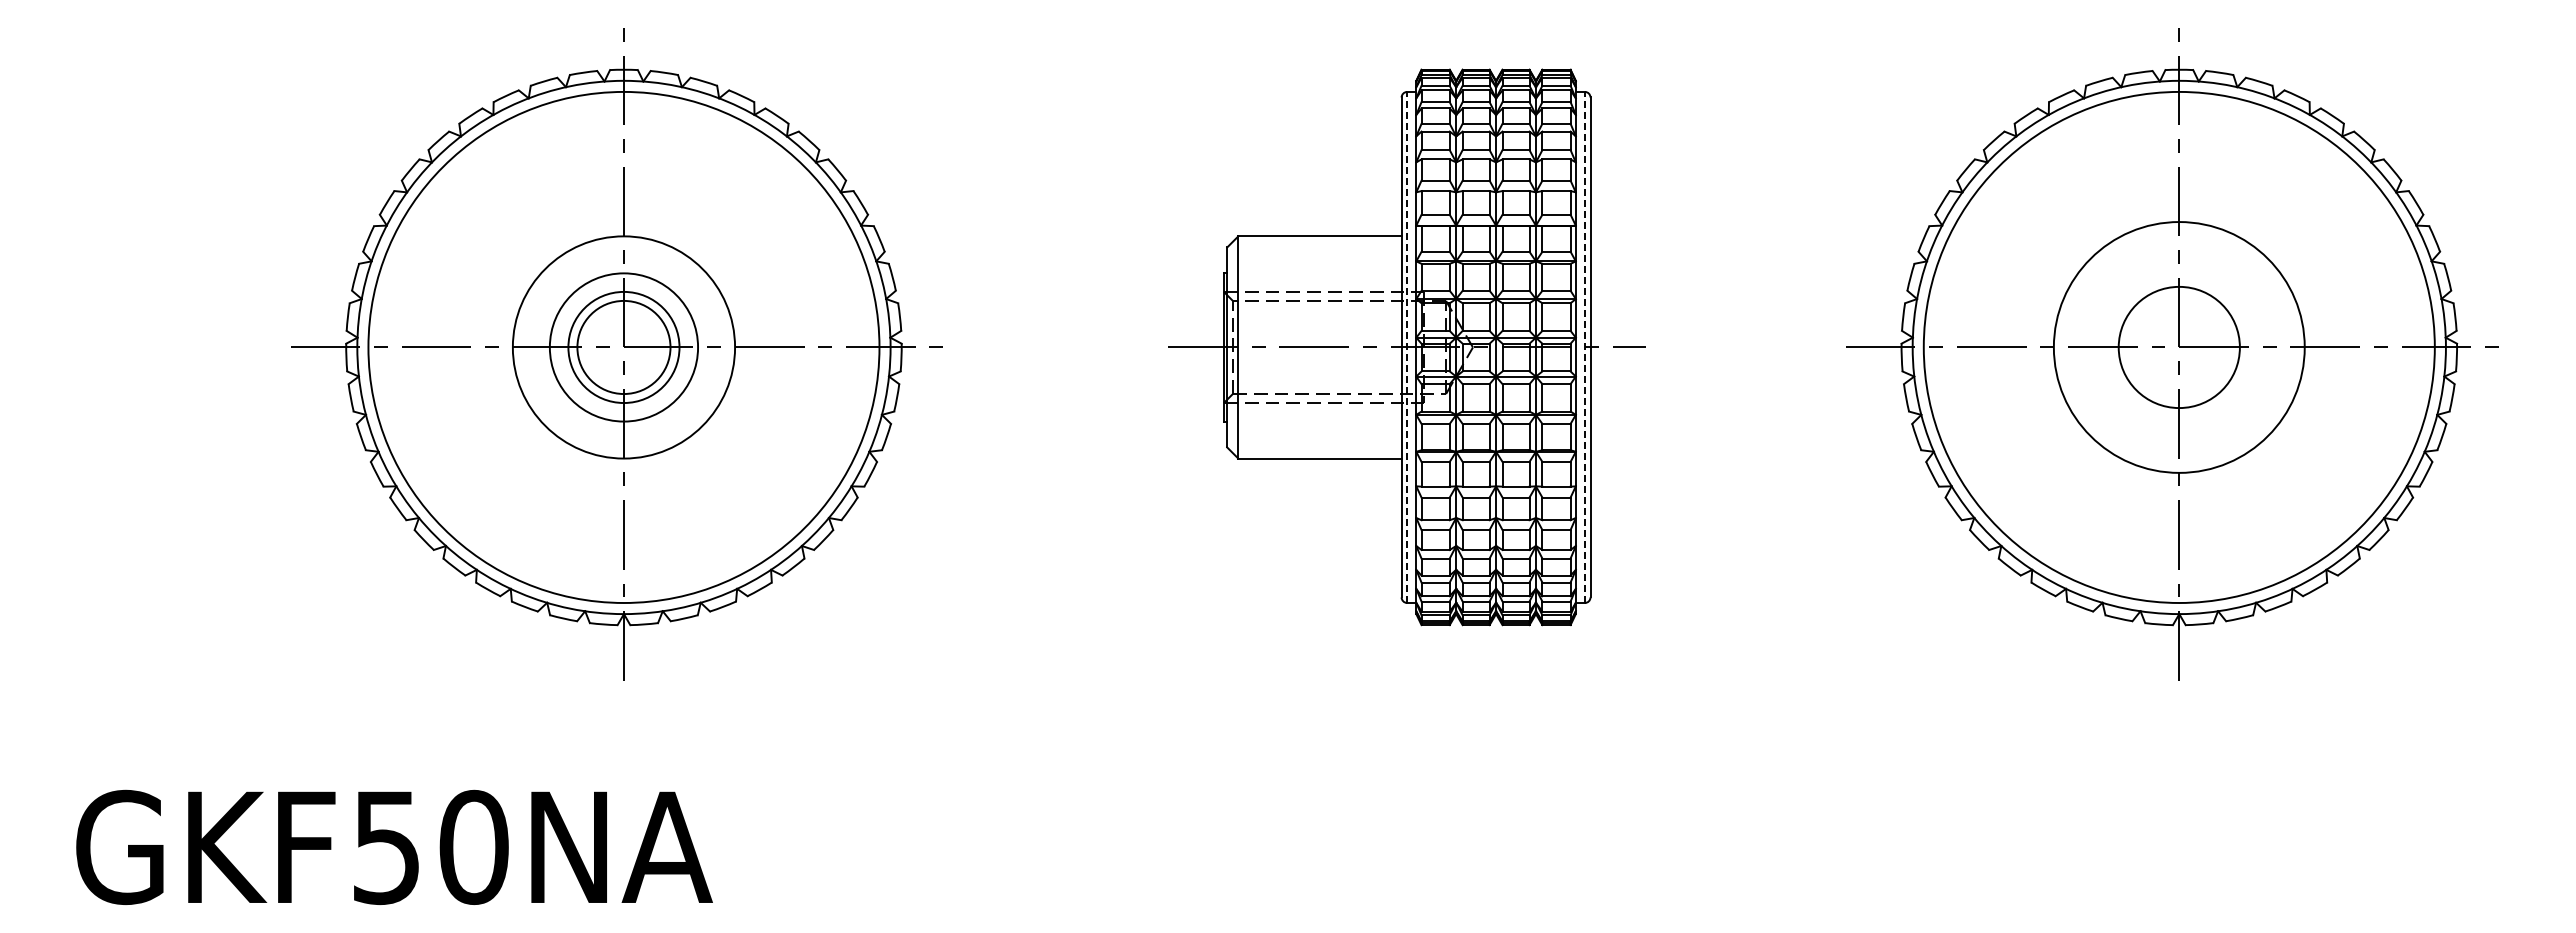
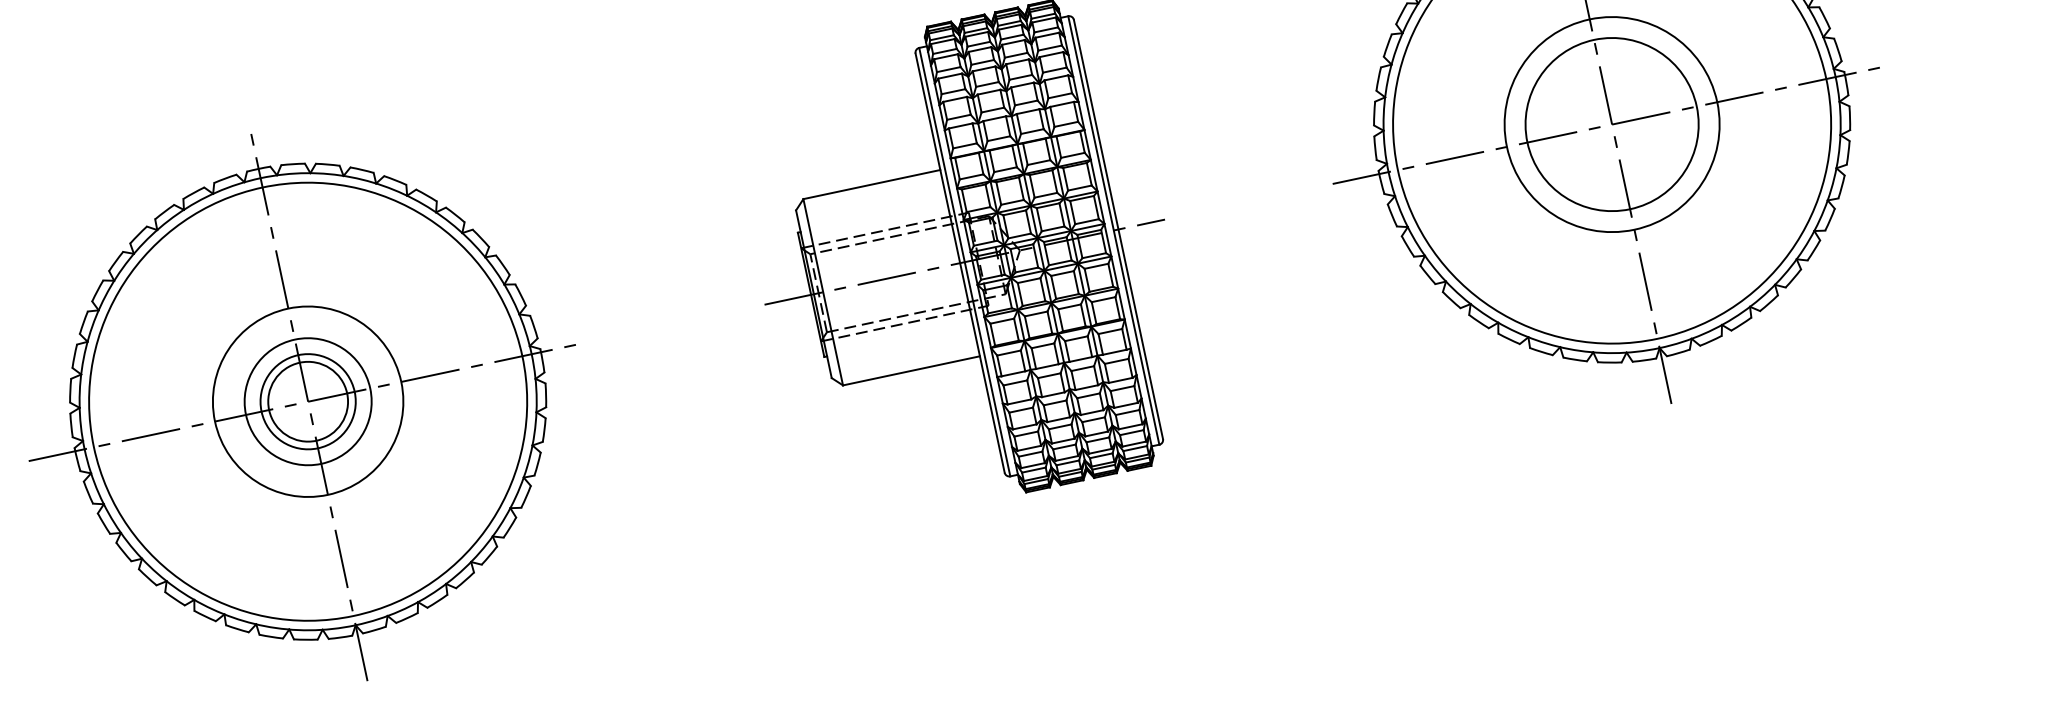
line: (1407, 347) -> (965, 262), dashed -> solid
line: (1584, 347) -> (1113, 230), dashed -> solid
circle: (2179, 347) -> (1612, 124), size x1.67

